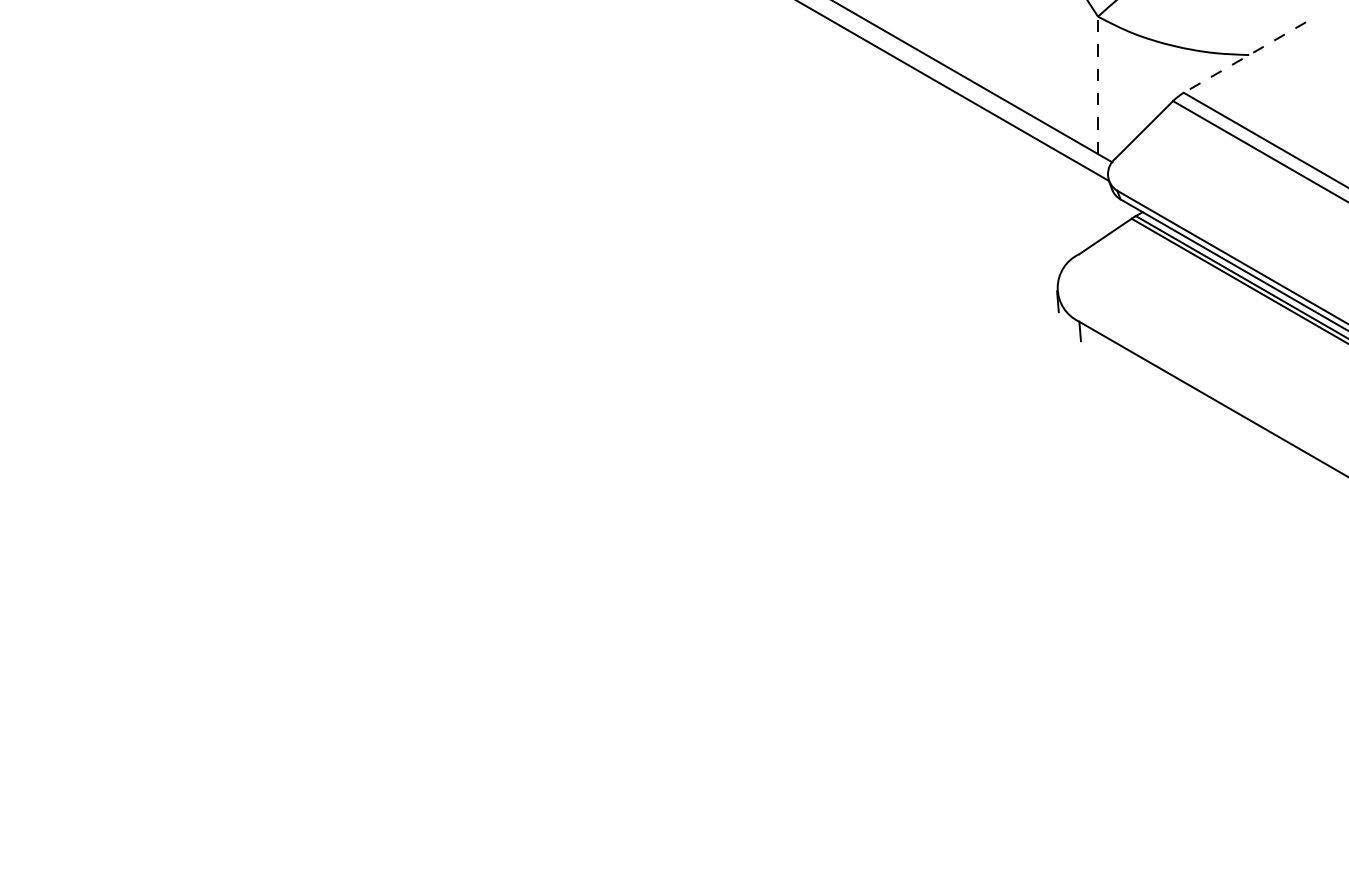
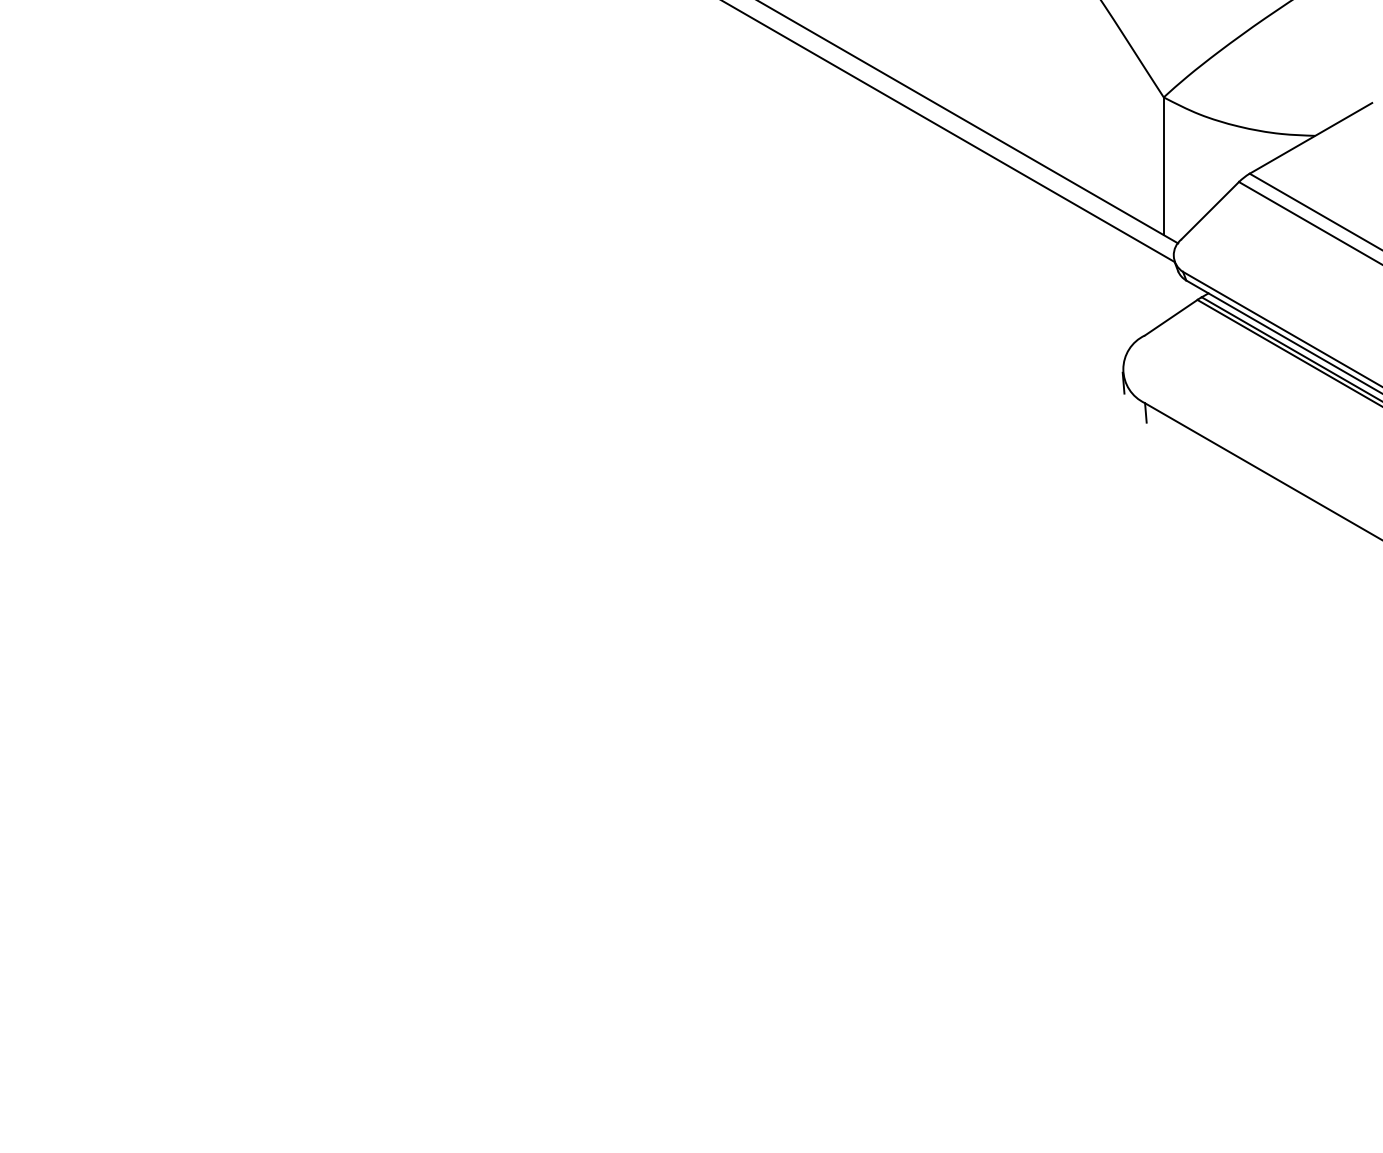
line: (1244, 57) -> (1310, 138), dashed -> solid
line: (1097, 85) -> (1163, 166), dashed -> solid

